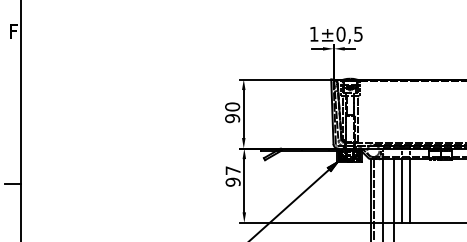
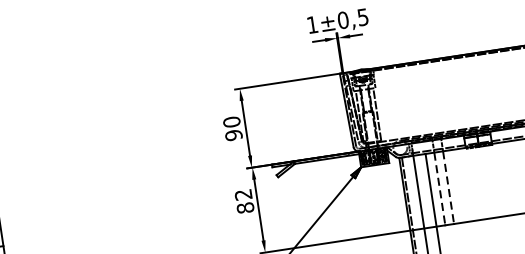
text: (232, 176) -> (243, 201), 97 -> 82
line: (401, 191) -> (439, 189), solid -> dashed
line: (409, 191) -> (448, 188), solid -> dashed

